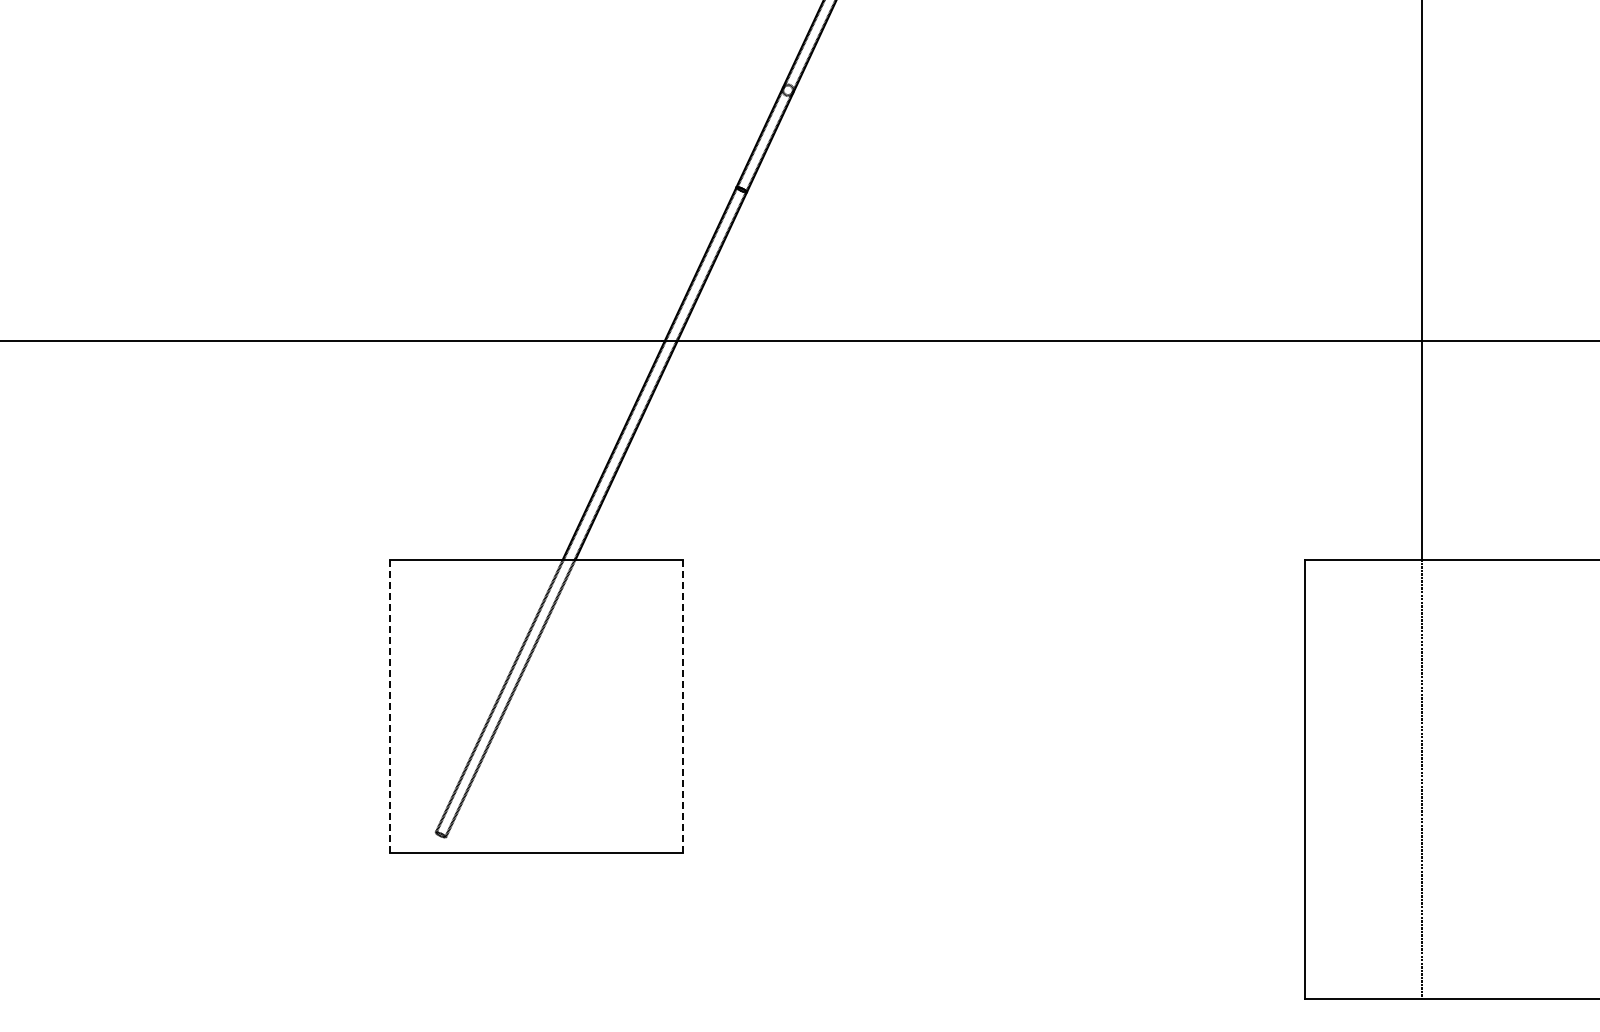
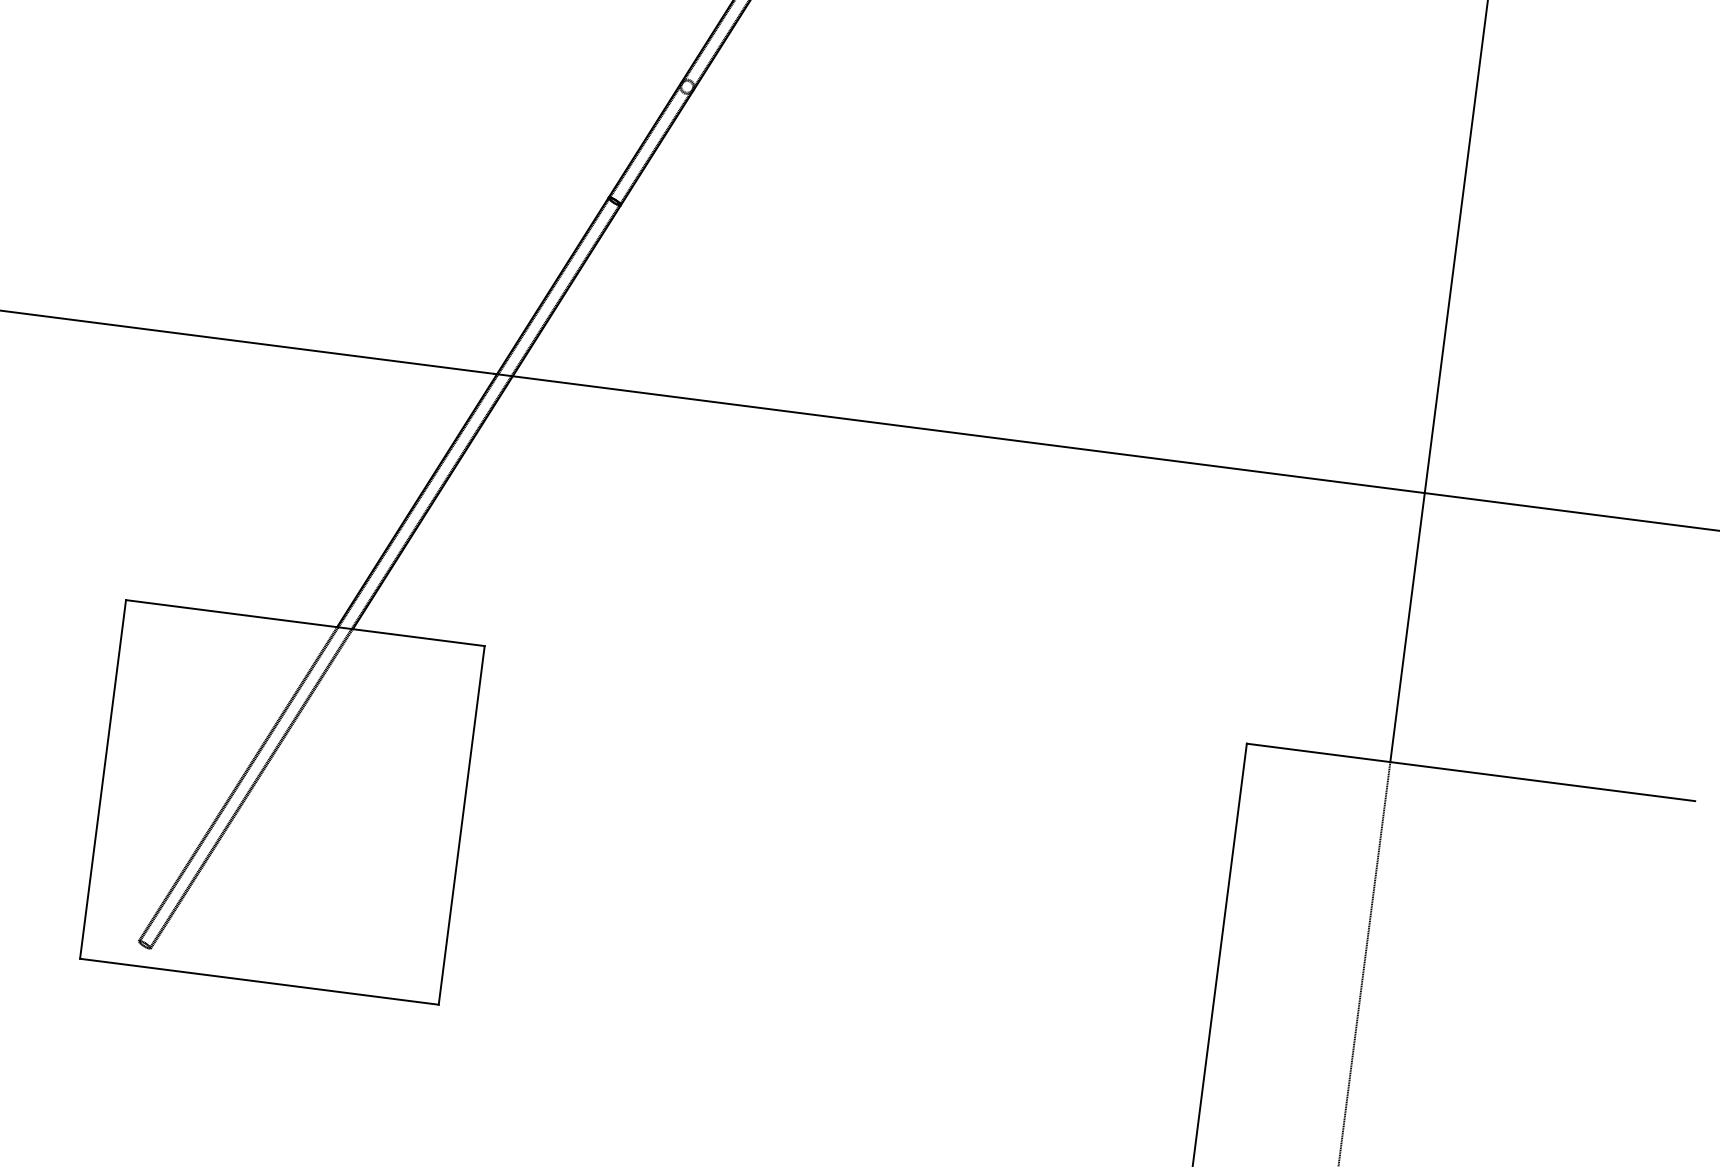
line: (683, 705) -> (462, 824), dashed -> solid
line: (390, 706) -> (103, 779), dashed -> solid

